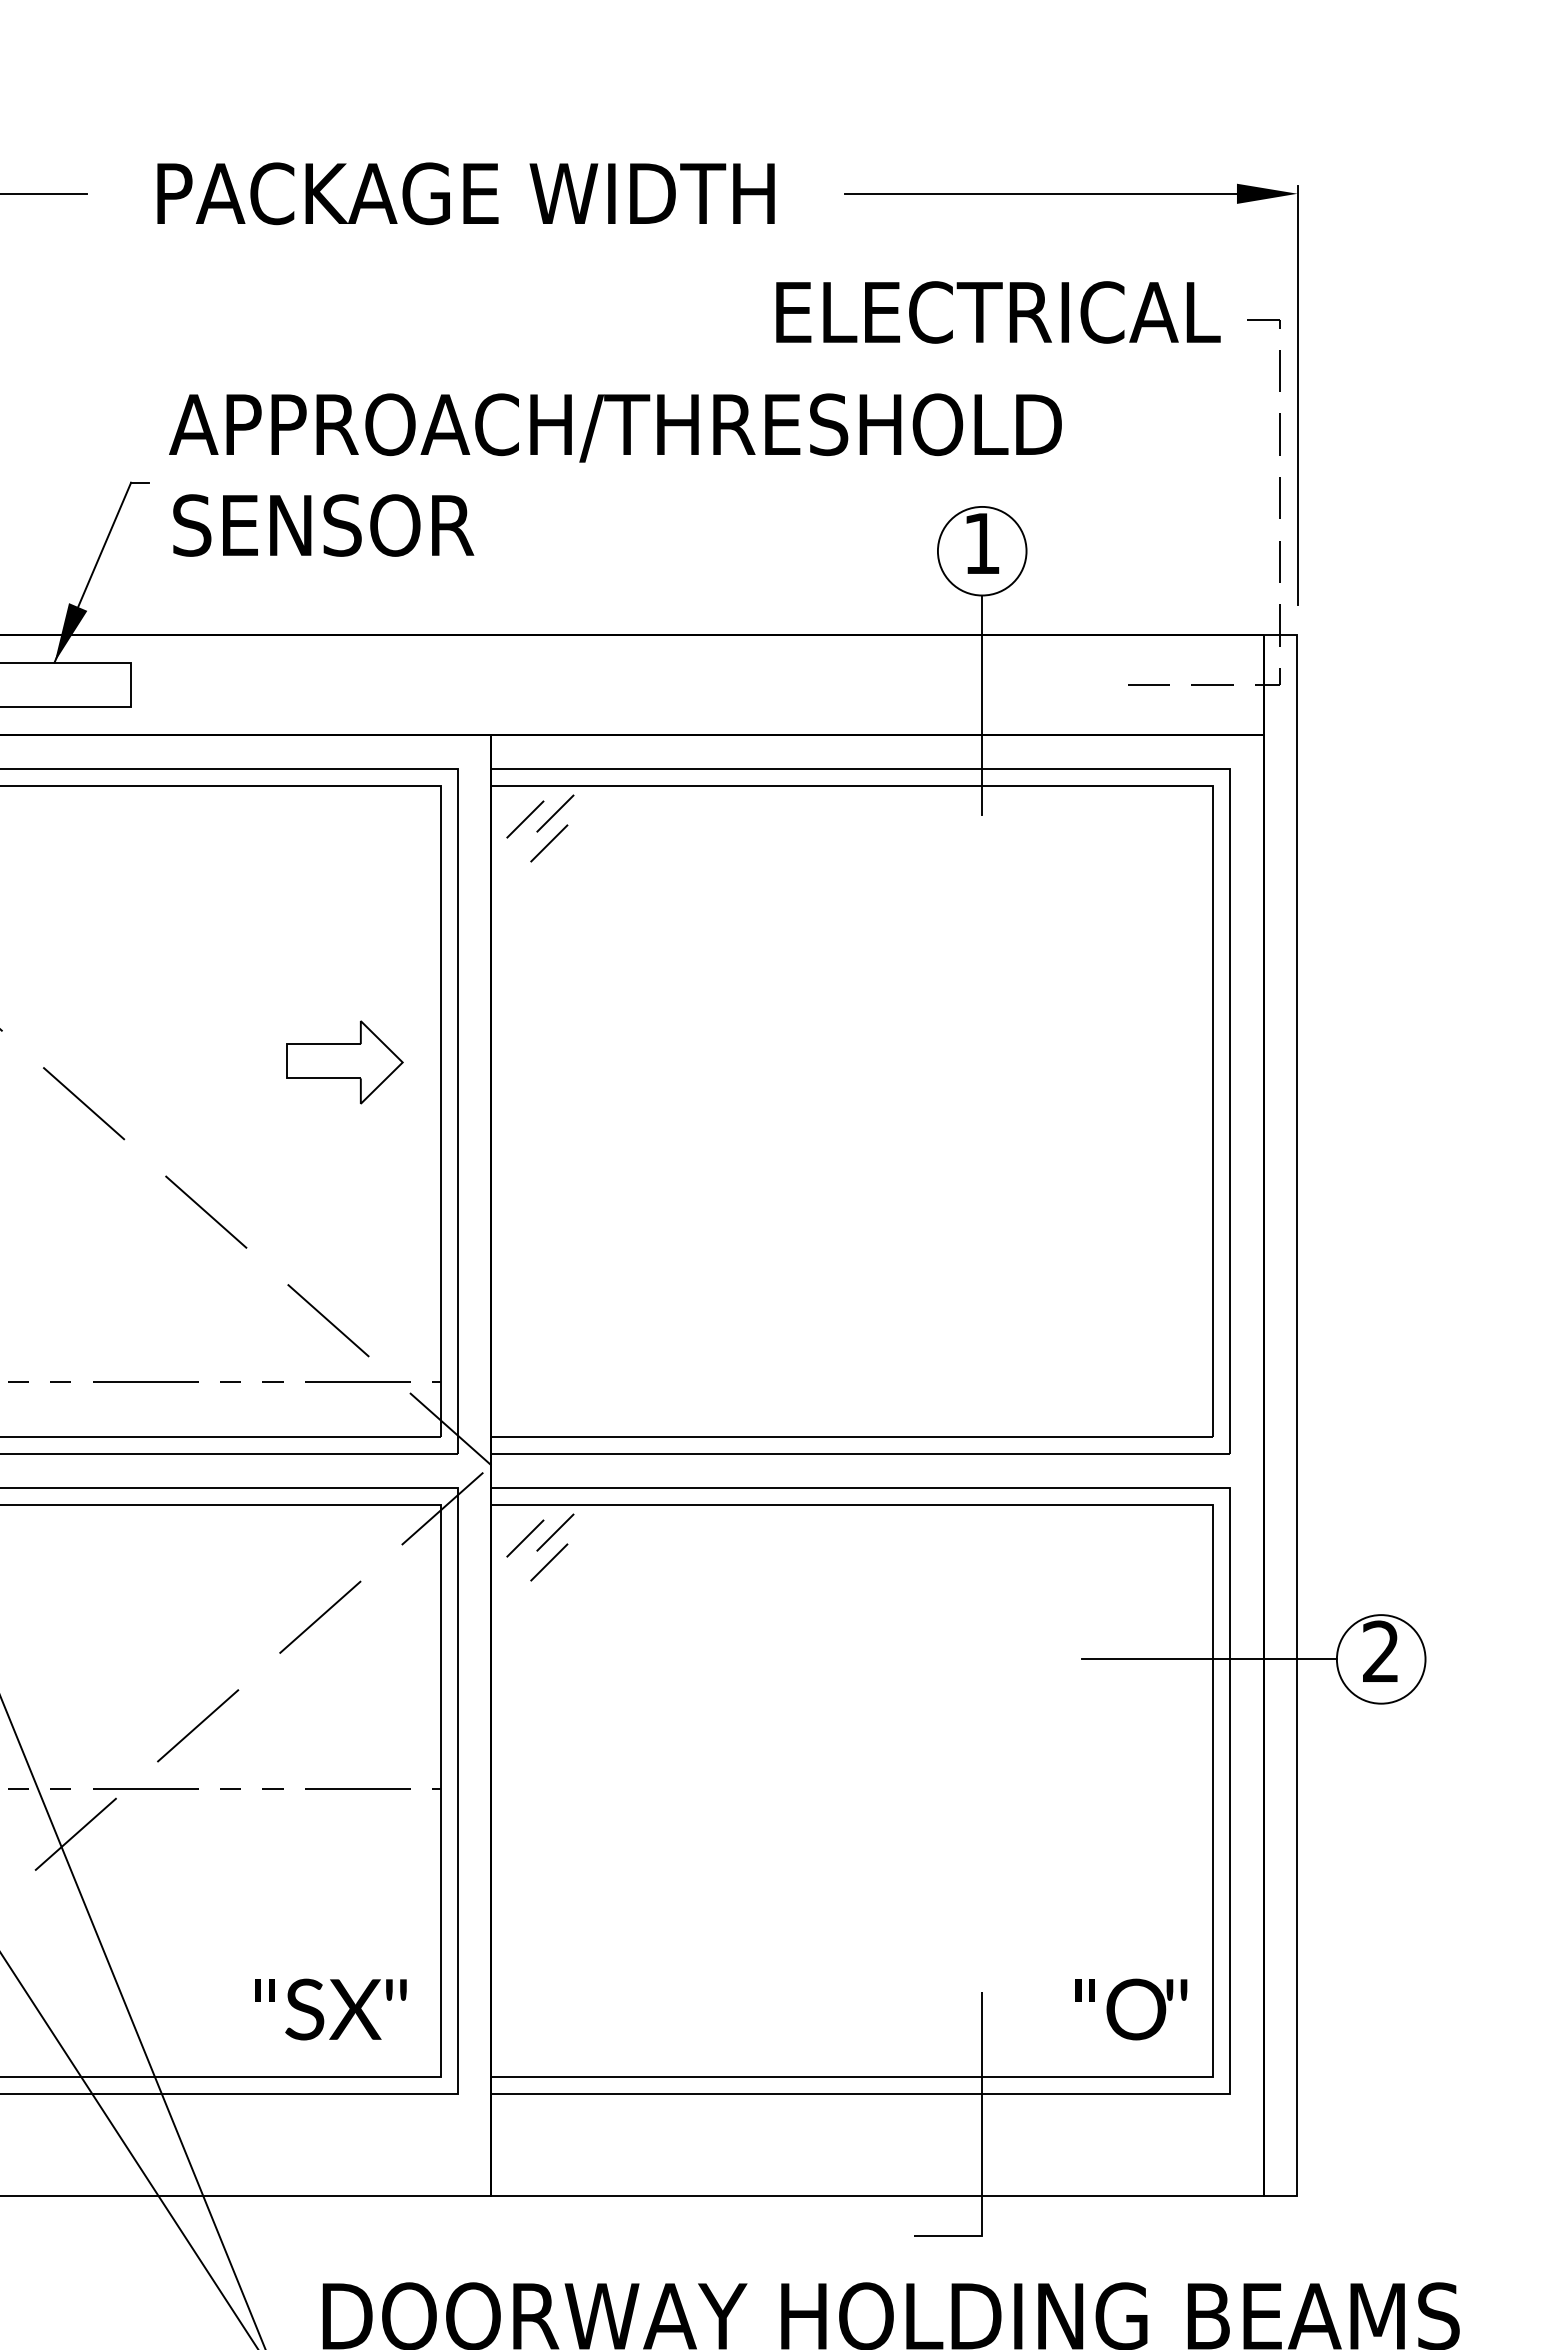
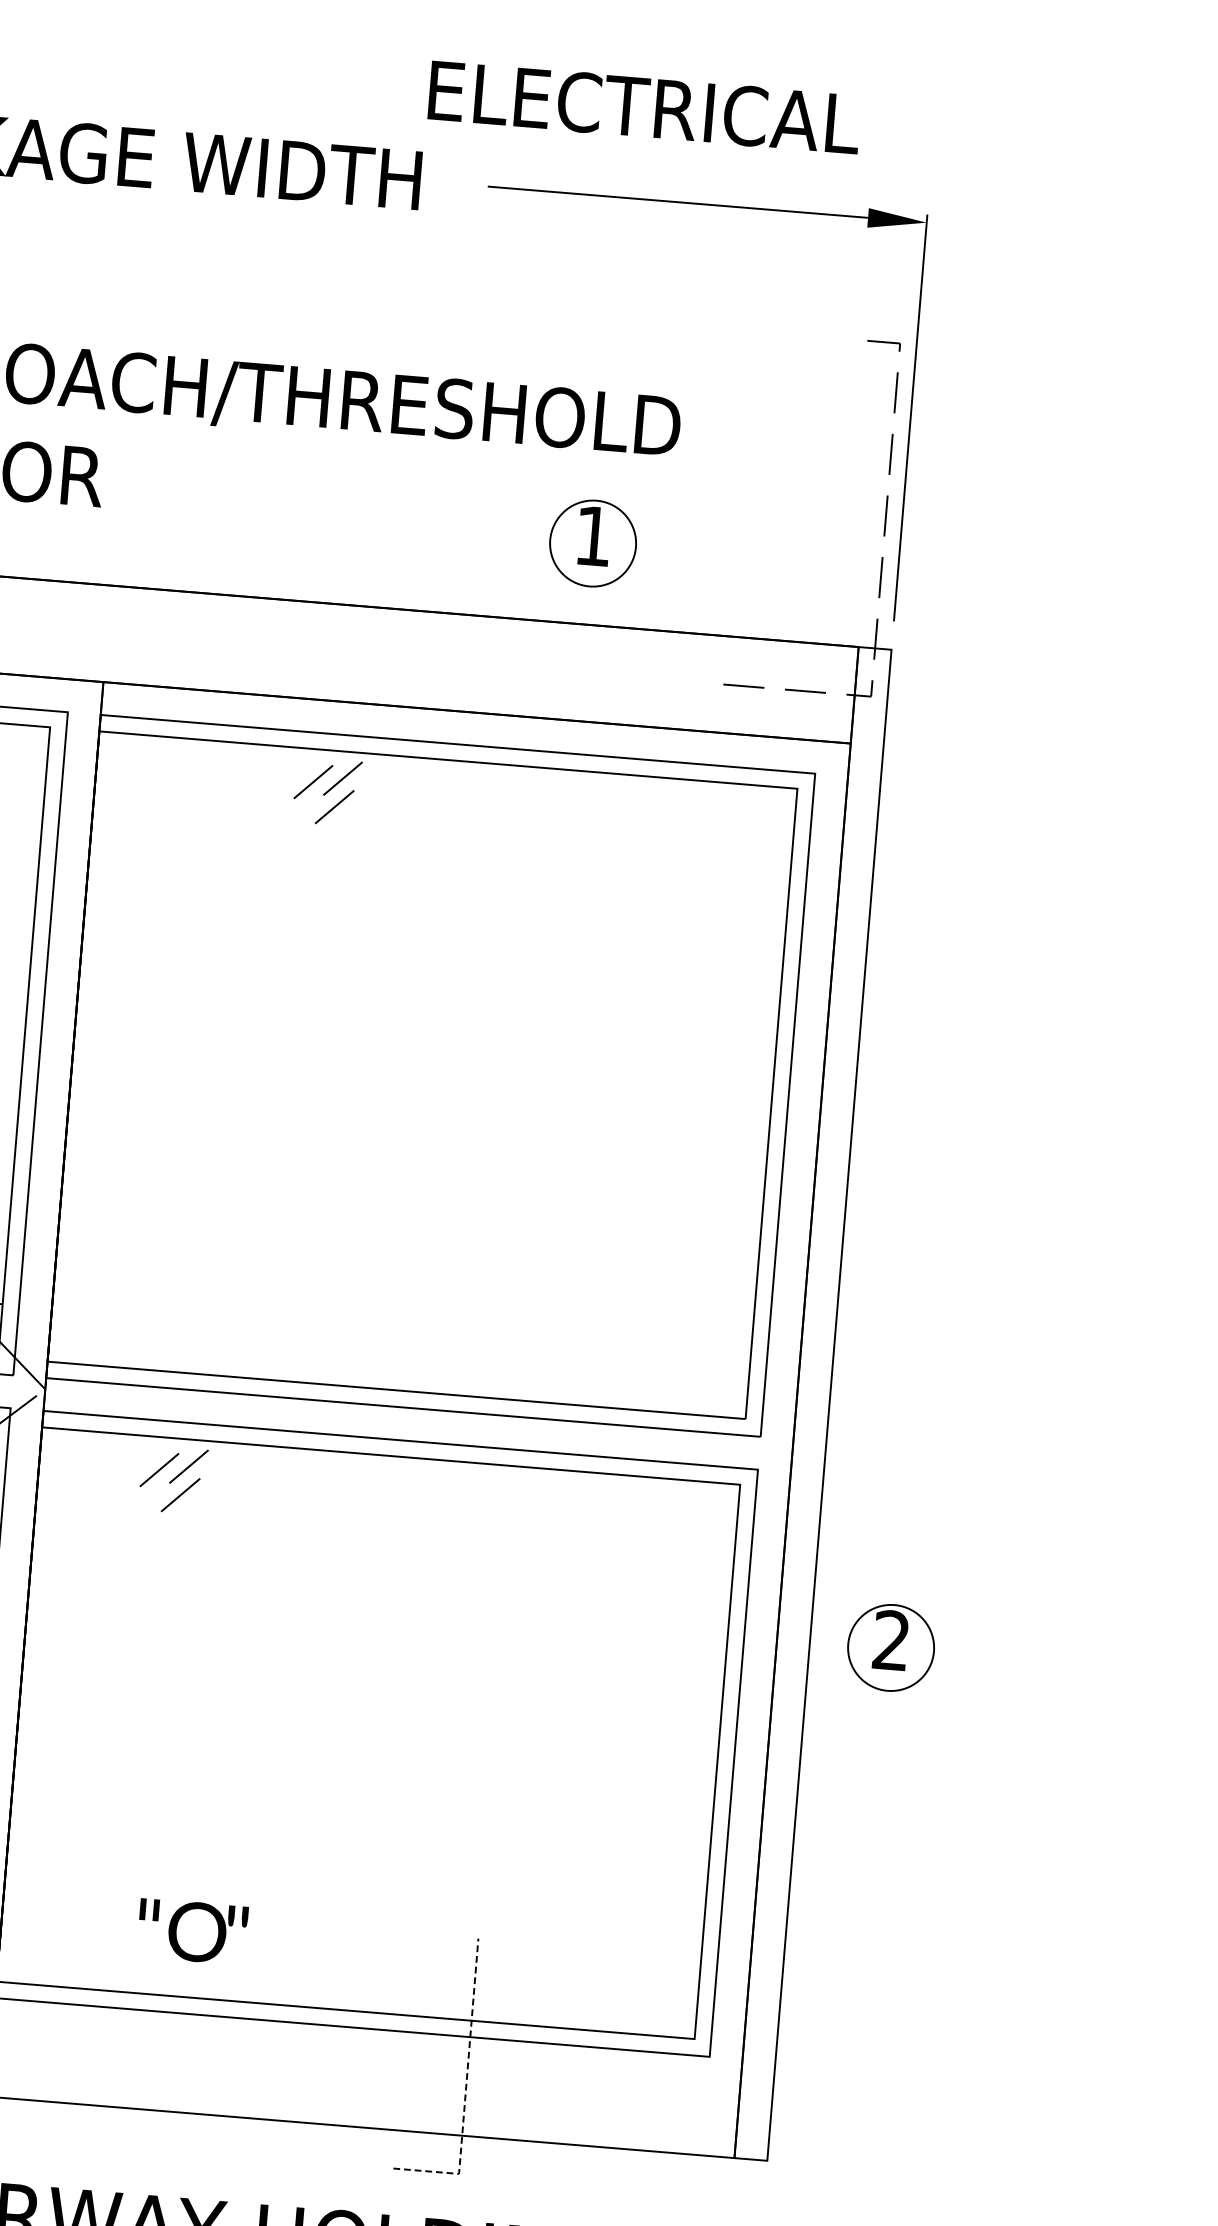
text: (998, 312) -> (644, 107), moved
line: (982, 705) -> (581, 692), removed
part: (540, 828) -> (327, 791), moved
part: (540, 1547) -> (173, 1479), moved
line: (1209, 1659) -> (724, 1634), removed
text: (1131, 2009) -> (192, 1931), moved
line: (982, 2147) -> (466, 2088), solid -> dashed

